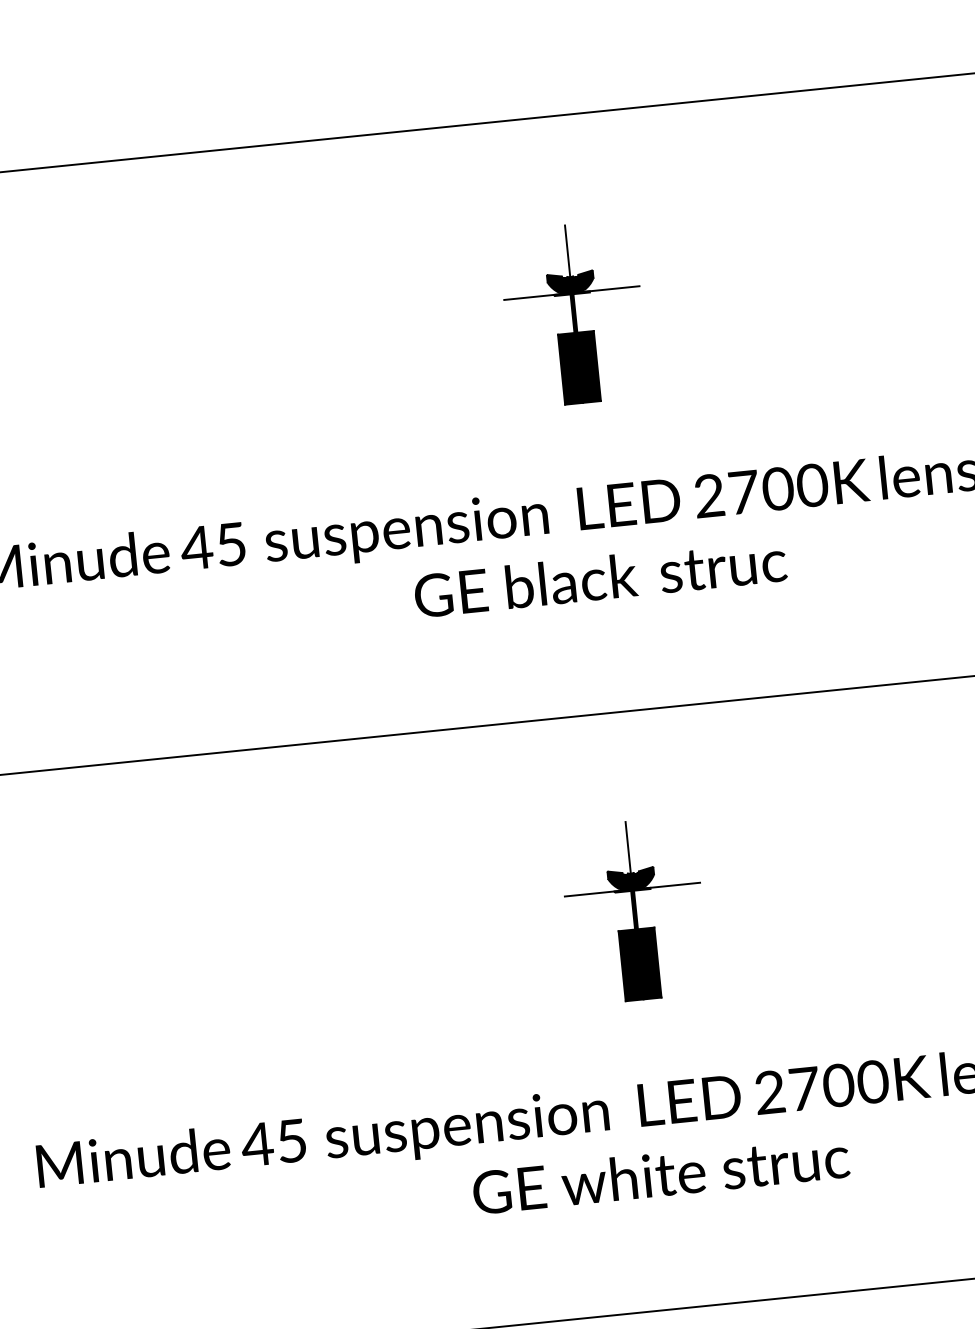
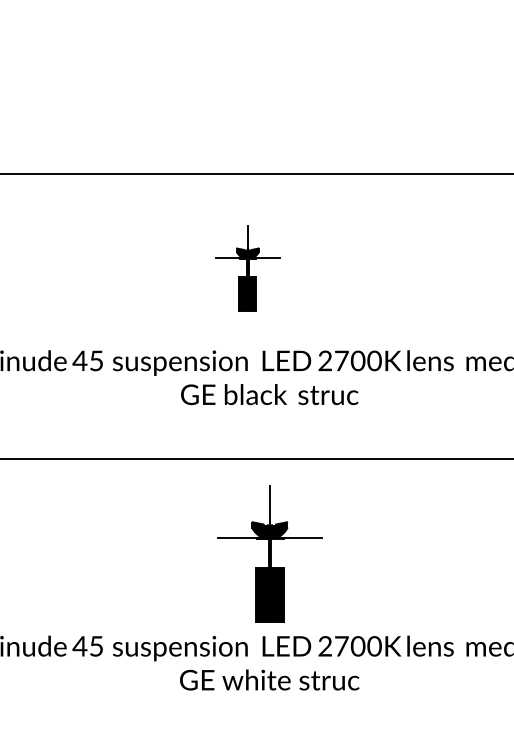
part: (573, 314) -> (247, 268), moved
part: (633, 910) -> (269, 553), size x1.6

